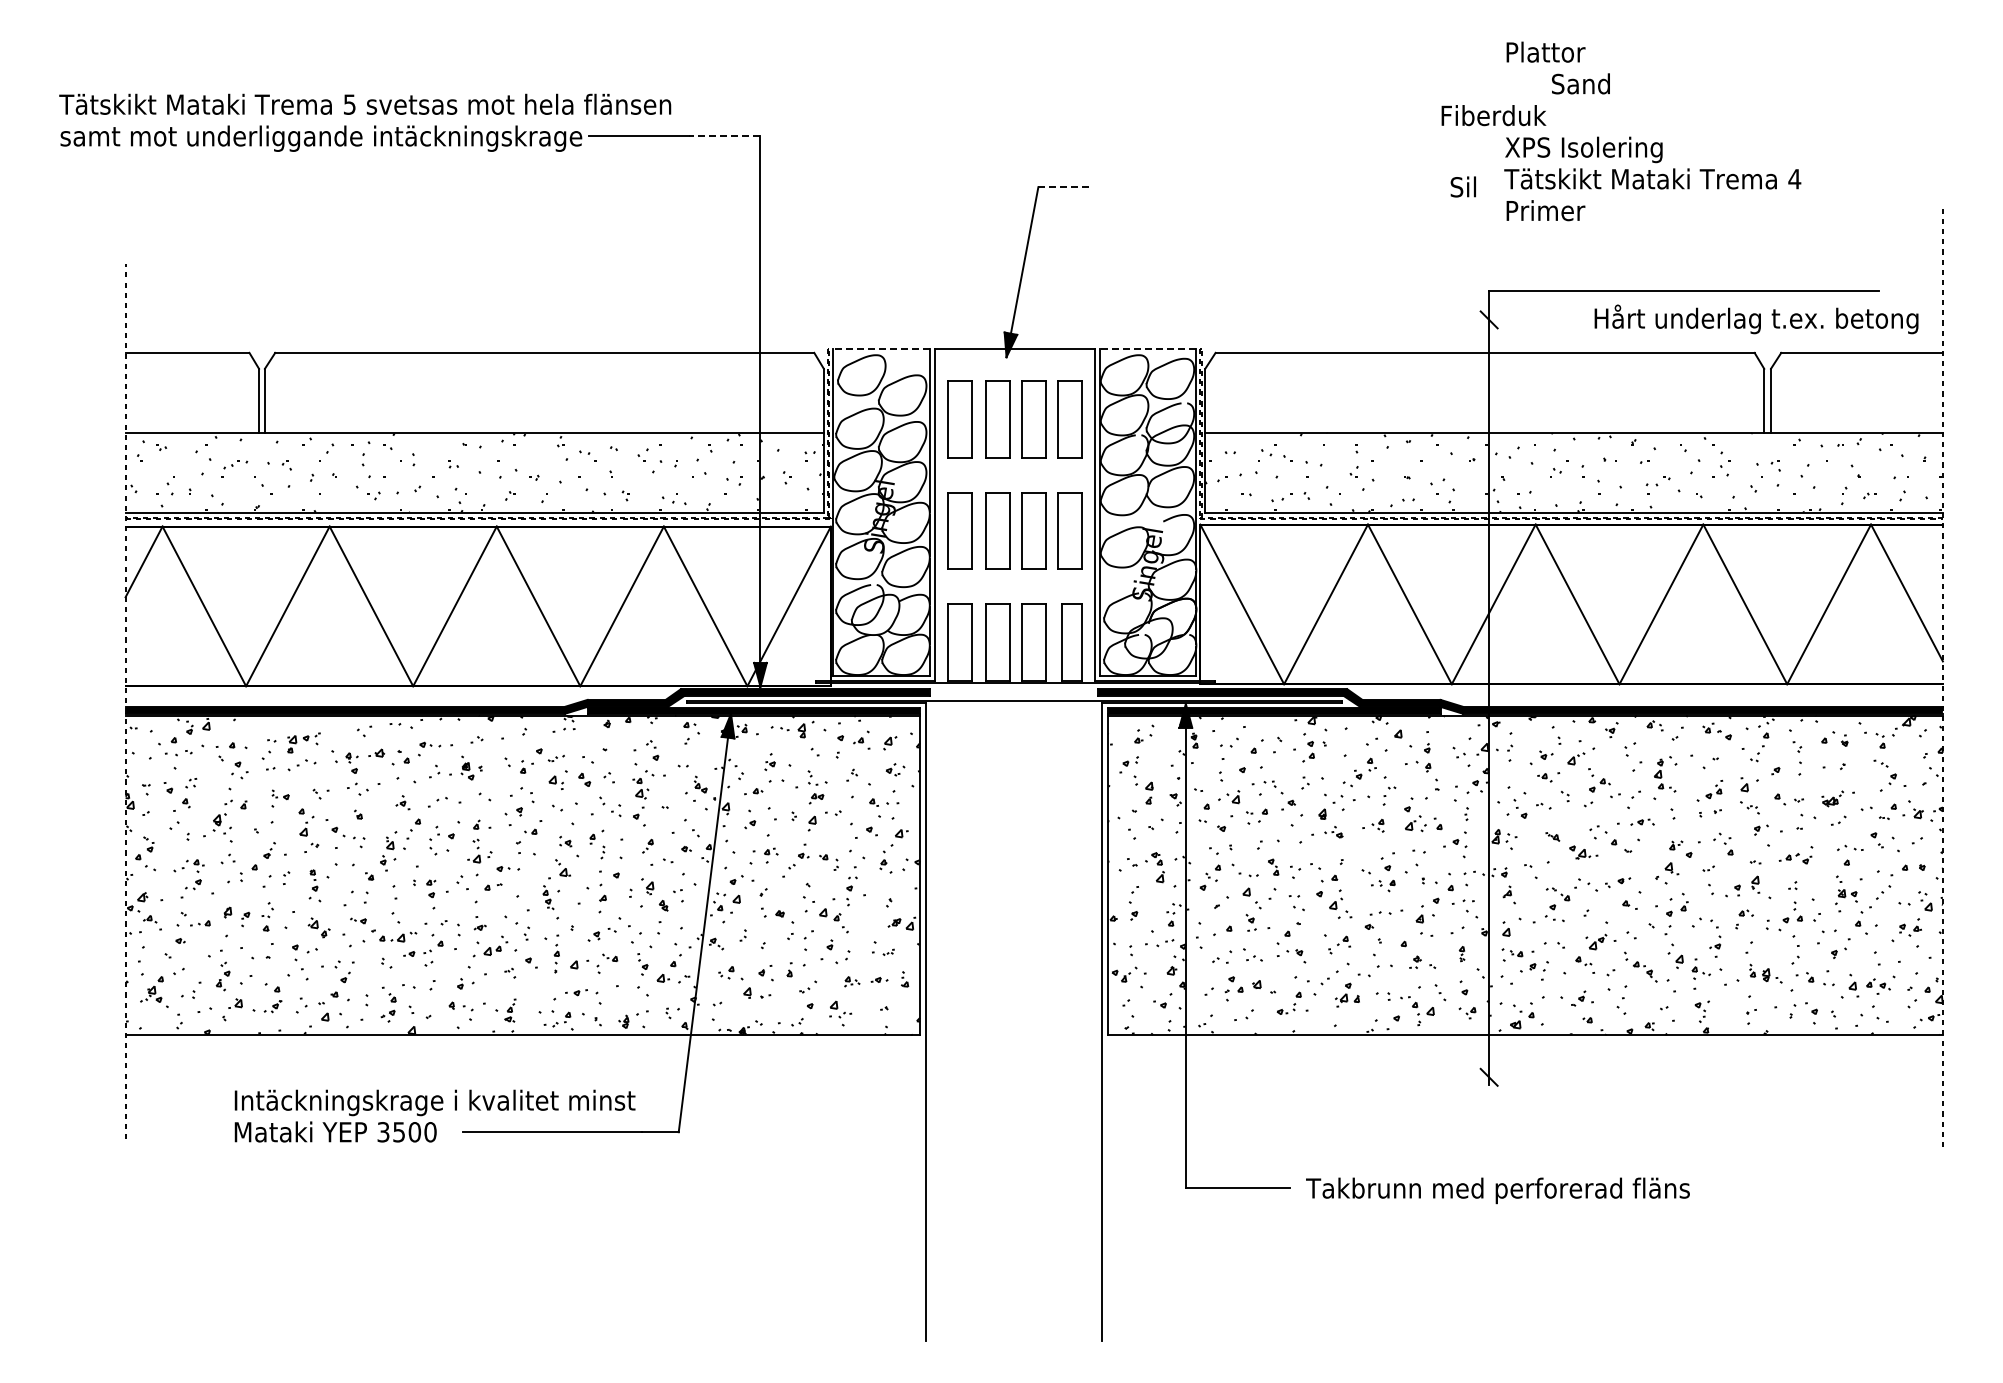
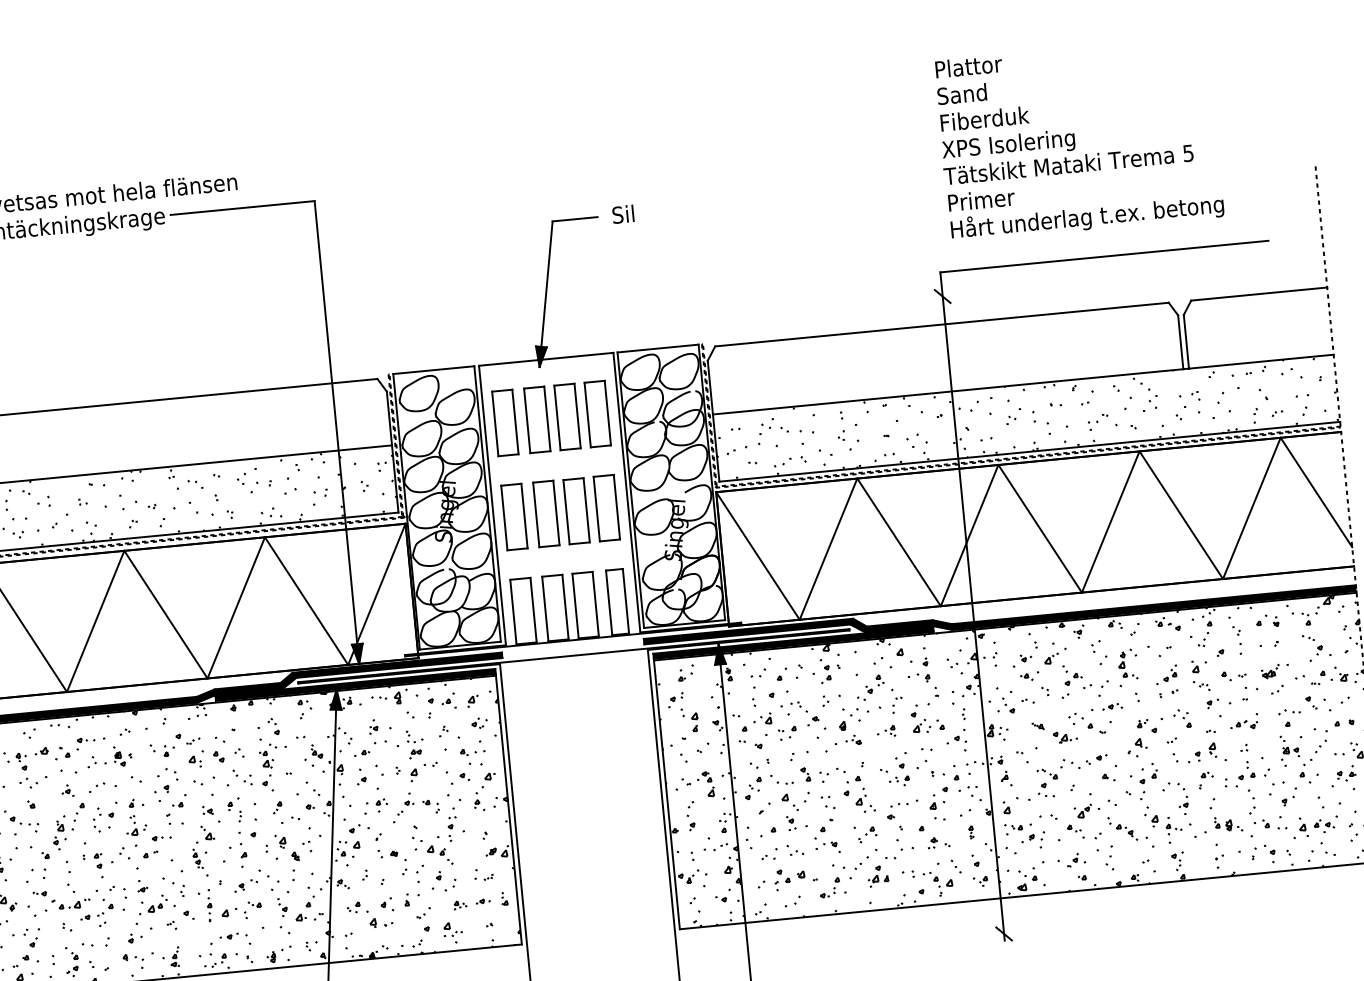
text: (1580, 83) -> (961, 93), moved
text: (1493, 115) -> (984, 118), moved
line: (724, 136) -> (284, 204), dashed -> solid
text: (1794, 179) -> (1188, 153), 4 -> 5
text: (1462, 186) -> (622, 214), moved
line: (1065, 187) -> (575, 219), dashed -> solid
text: (1756, 319) -> (1087, 217), moved
line: (881, 348) -> (433, 369), dashed -> solid
line: (1147, 348) -> (657, 348), dashed -> solid

